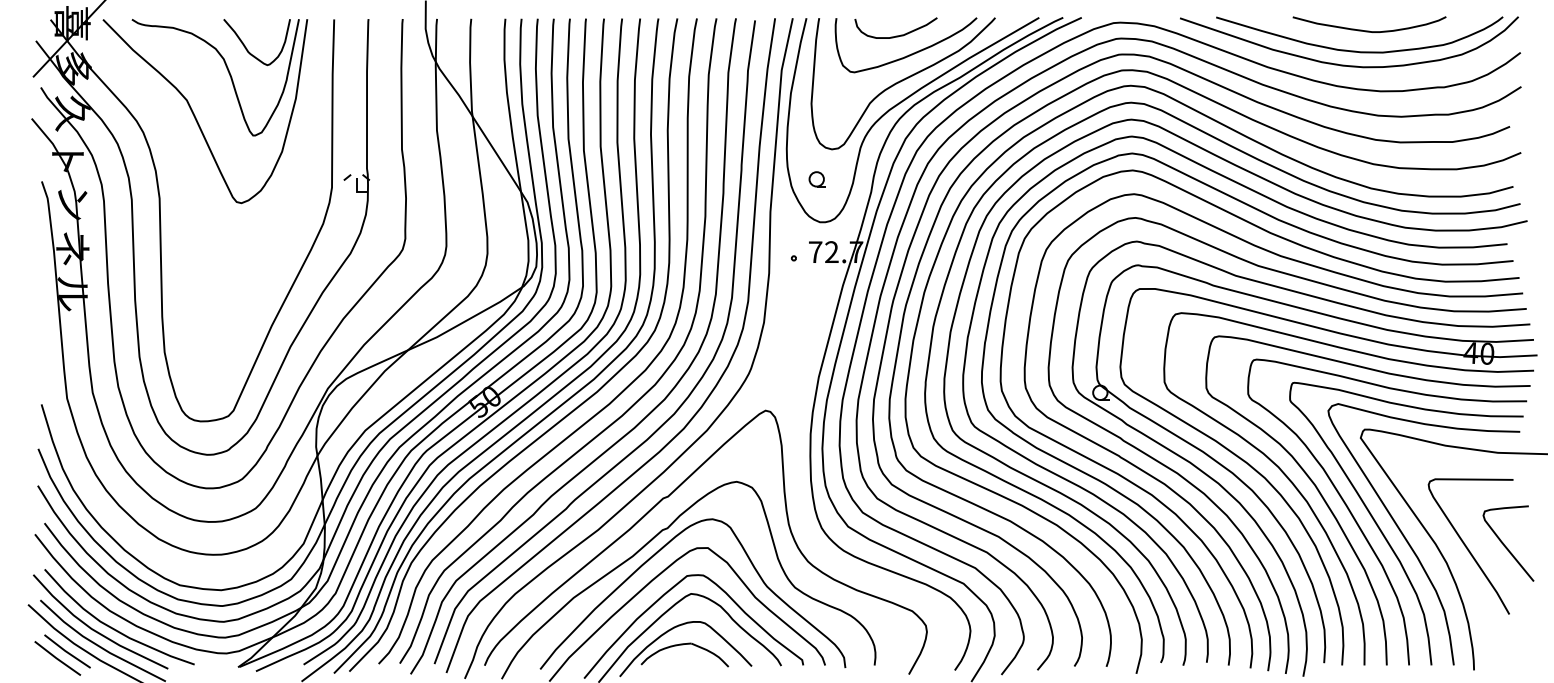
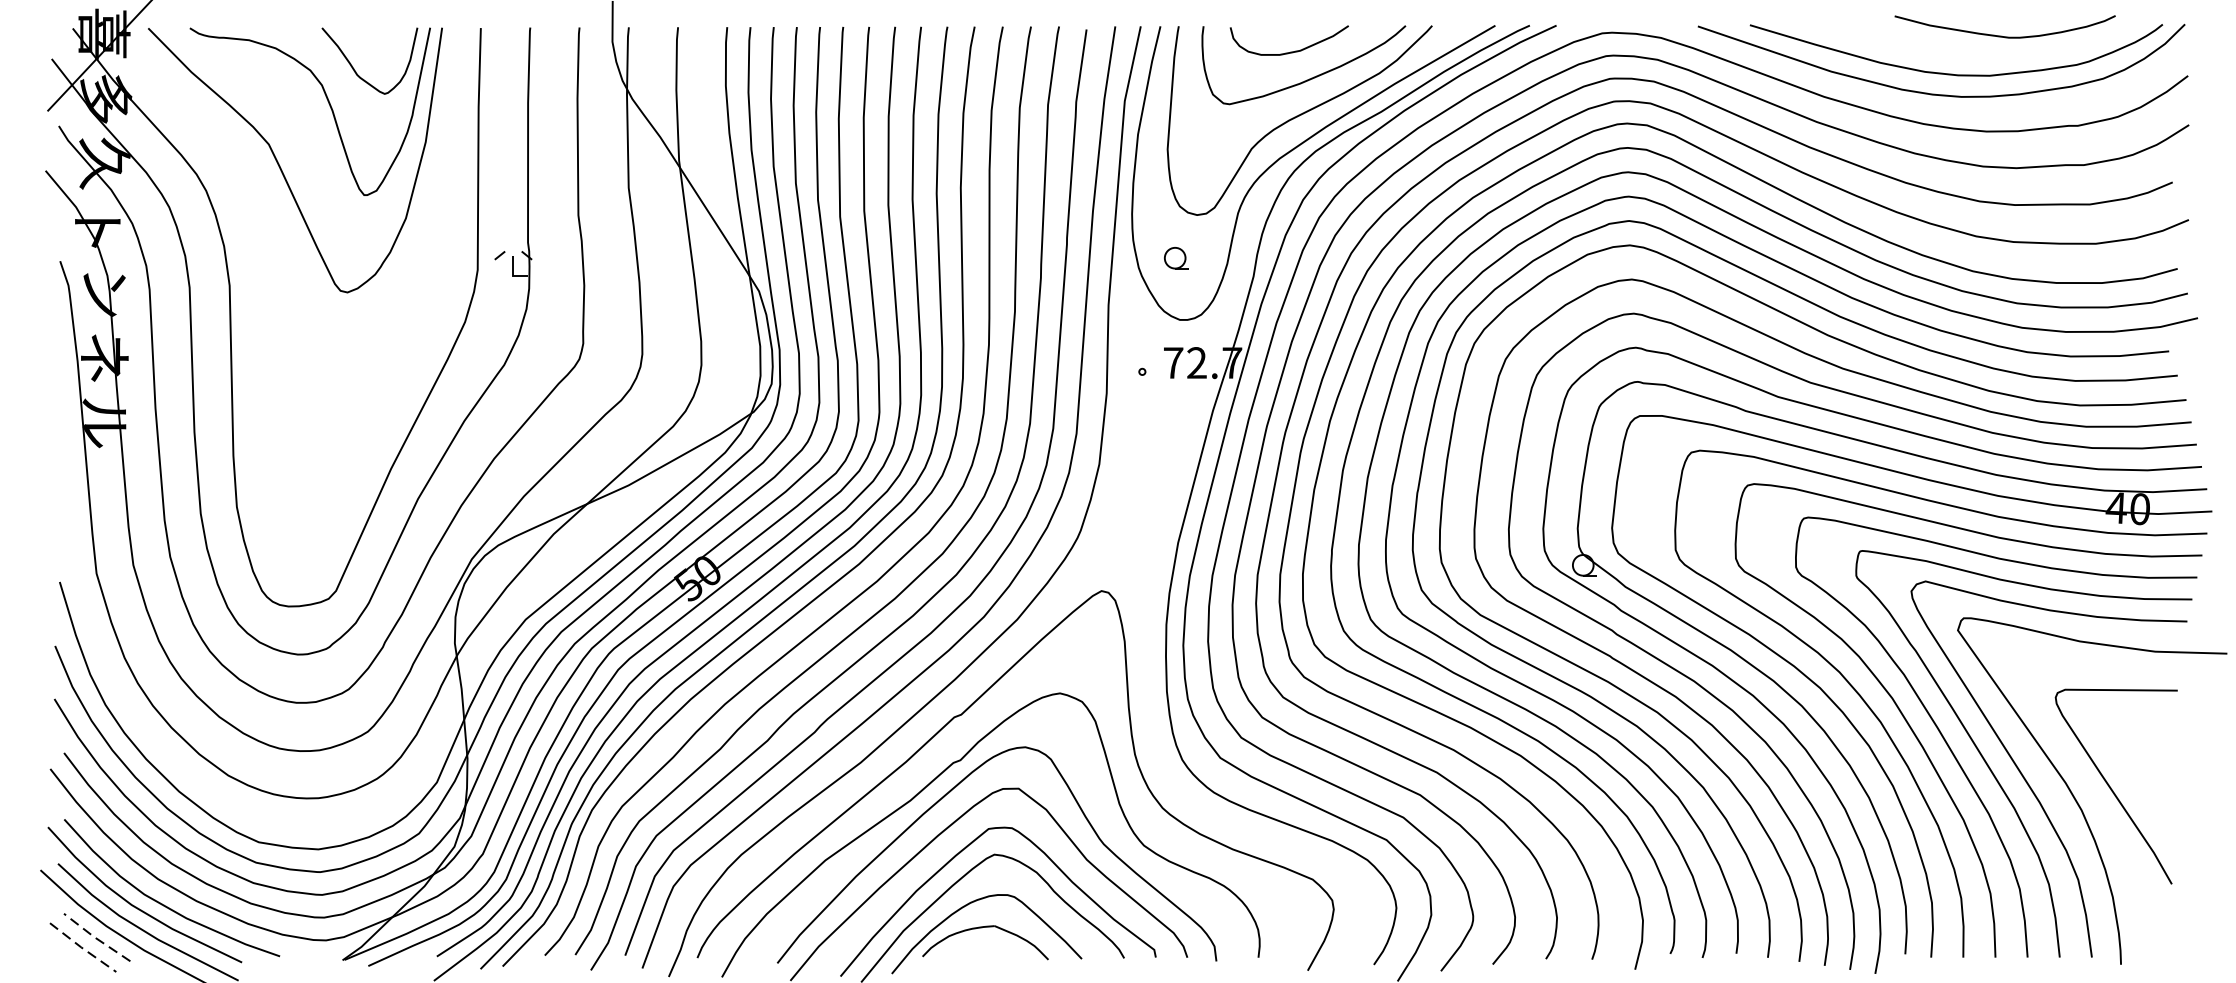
curve: (1369, 30) -> (2005, 35), moved
curve: (1505, 545) -> (2166, 785), removed
line: (66, 651) -> (95, 937), solid -> dashed
line: (57, 658) -> (82, 947), solid -> dashed

